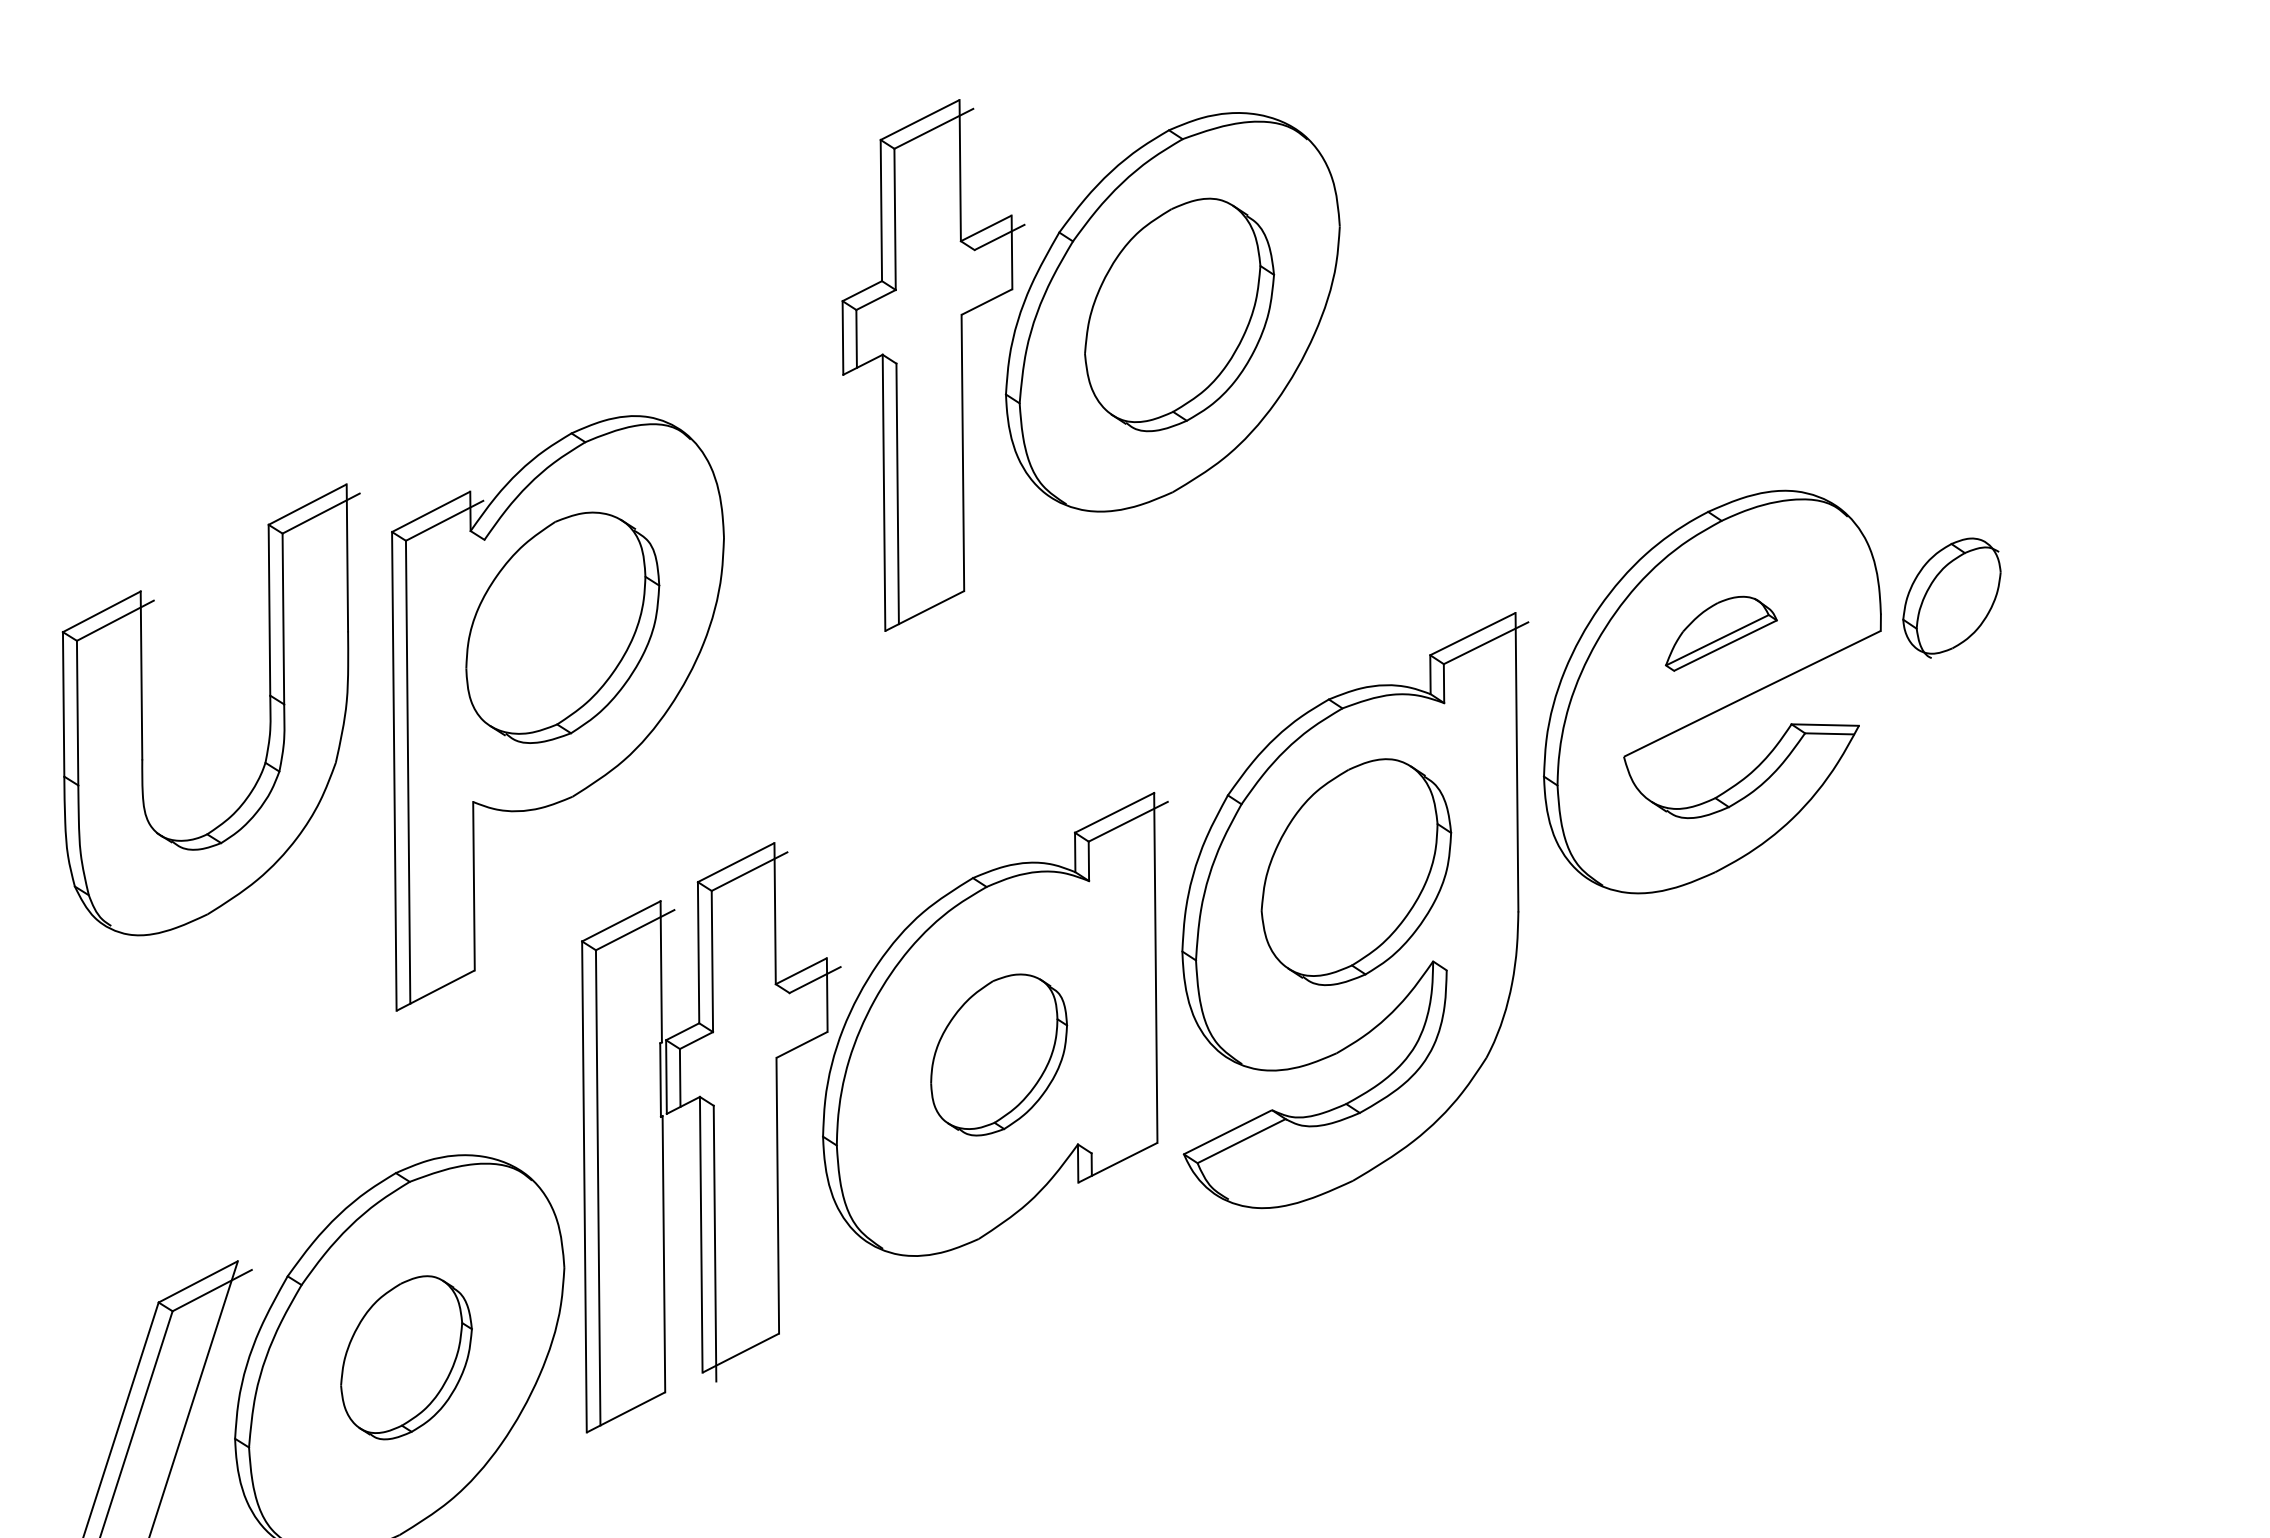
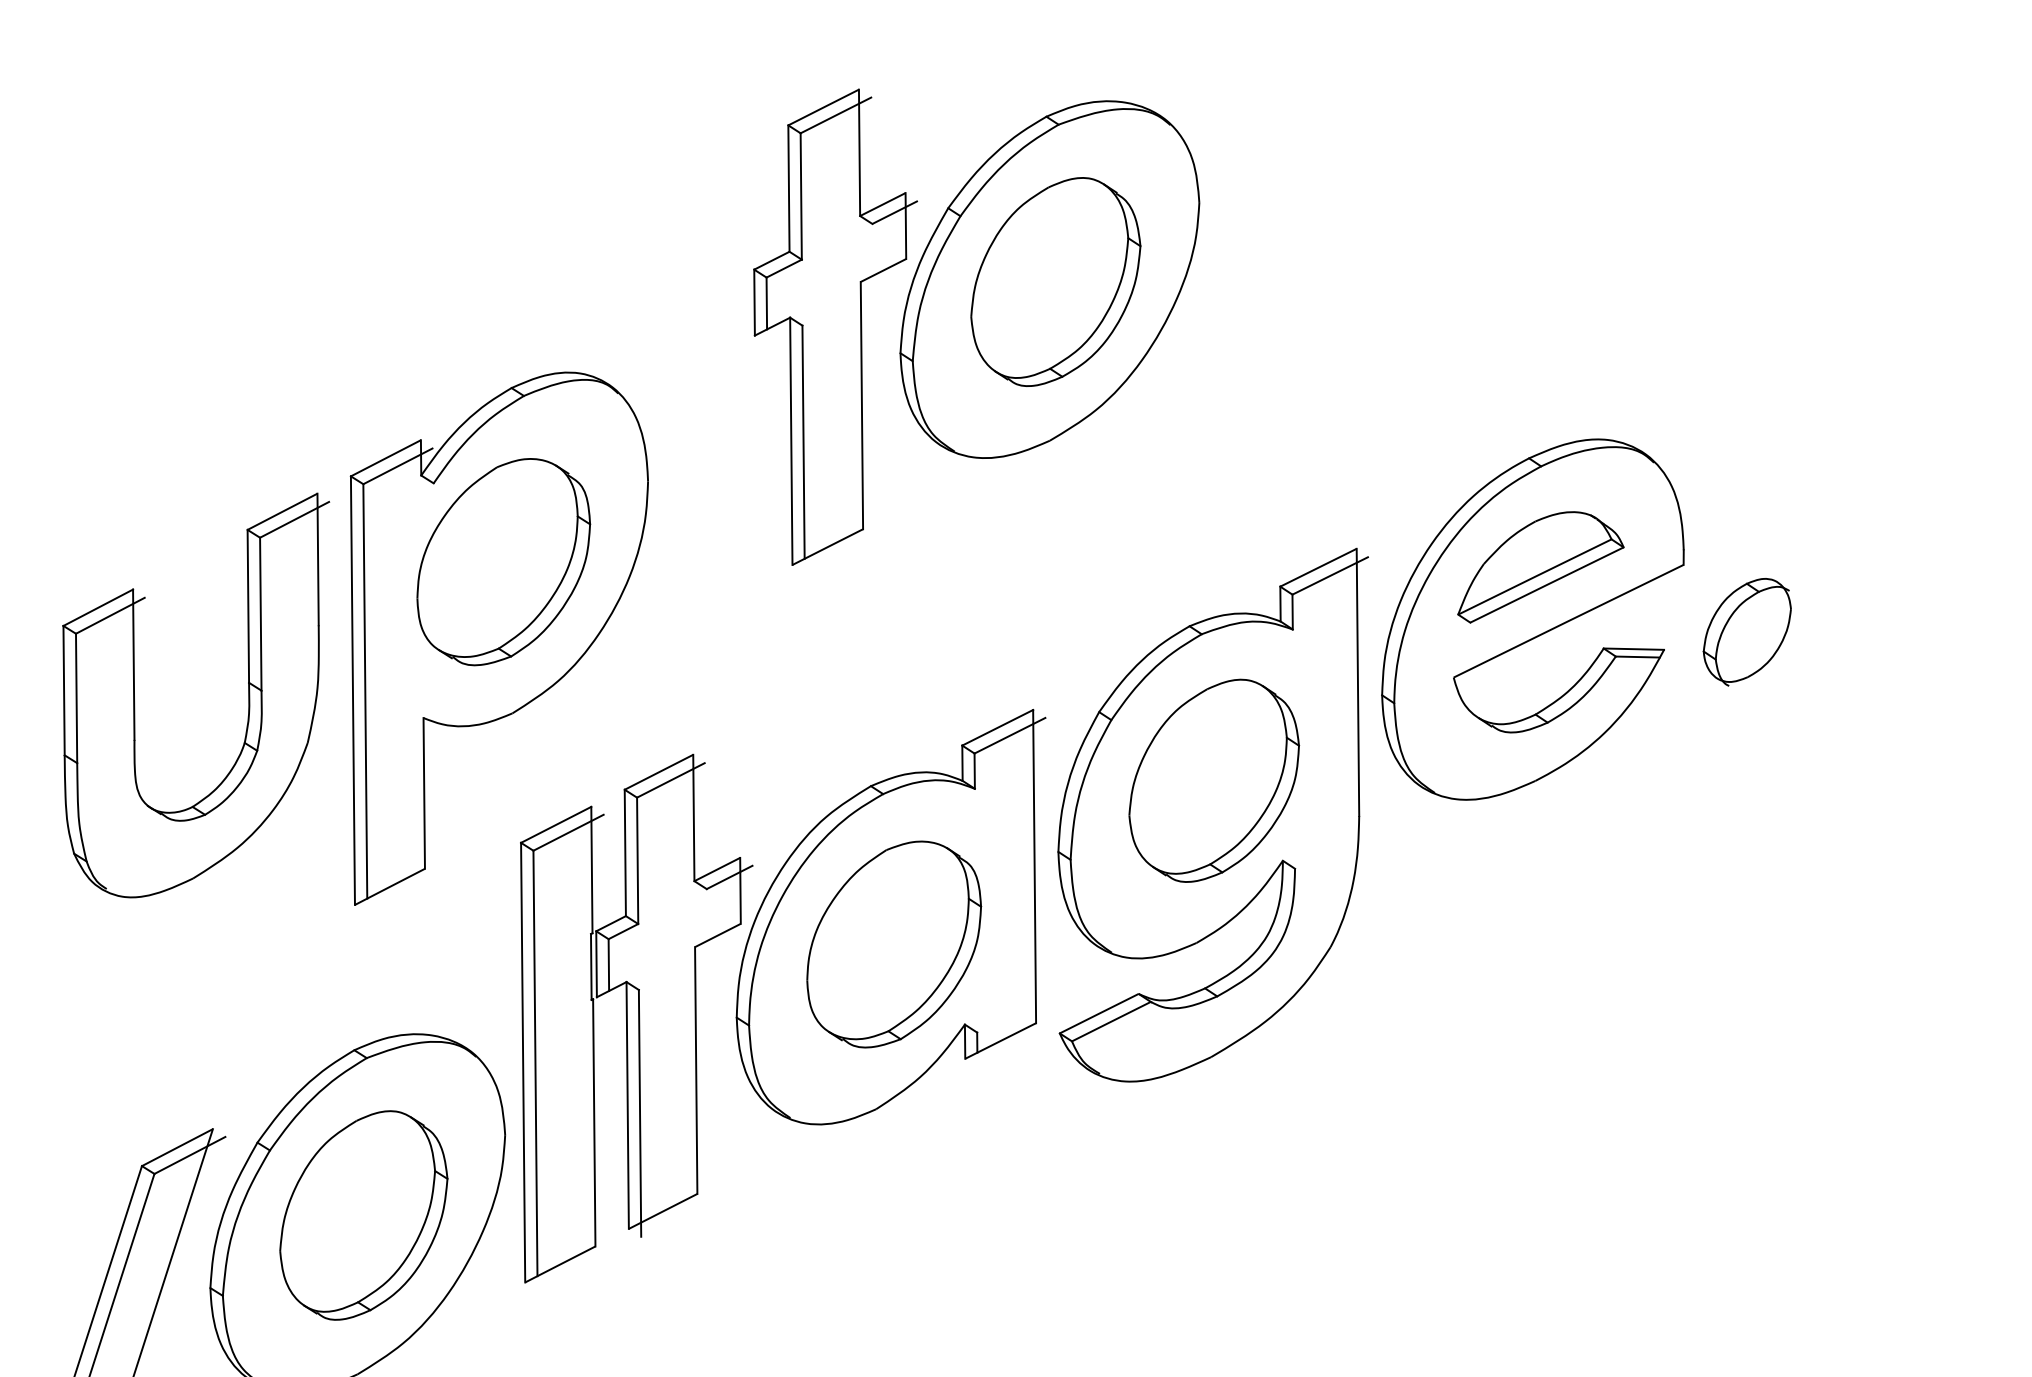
part: (1951, 597) -> (1746, 631), moved
part: (1721, 633) -> (1541, 567), size x1.67
part: (269, 709) -> (248, 695), moved
part: (999, 1054) -> (894, 944), size x1.43
part: (406, 1357) -> (363, 1215), size x1.43

